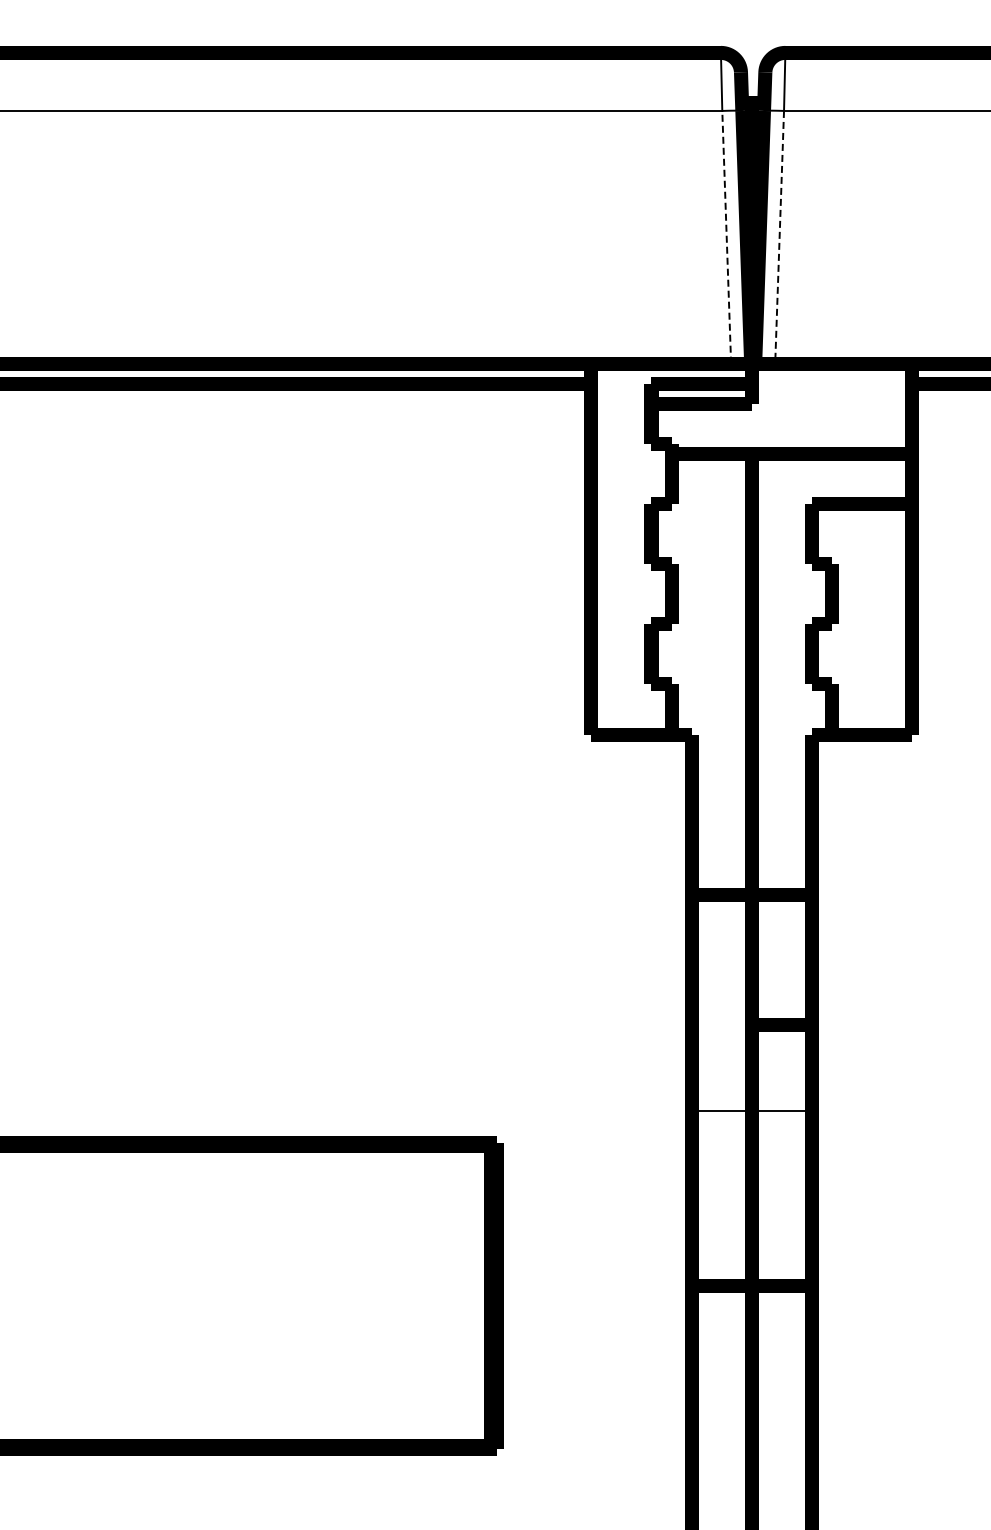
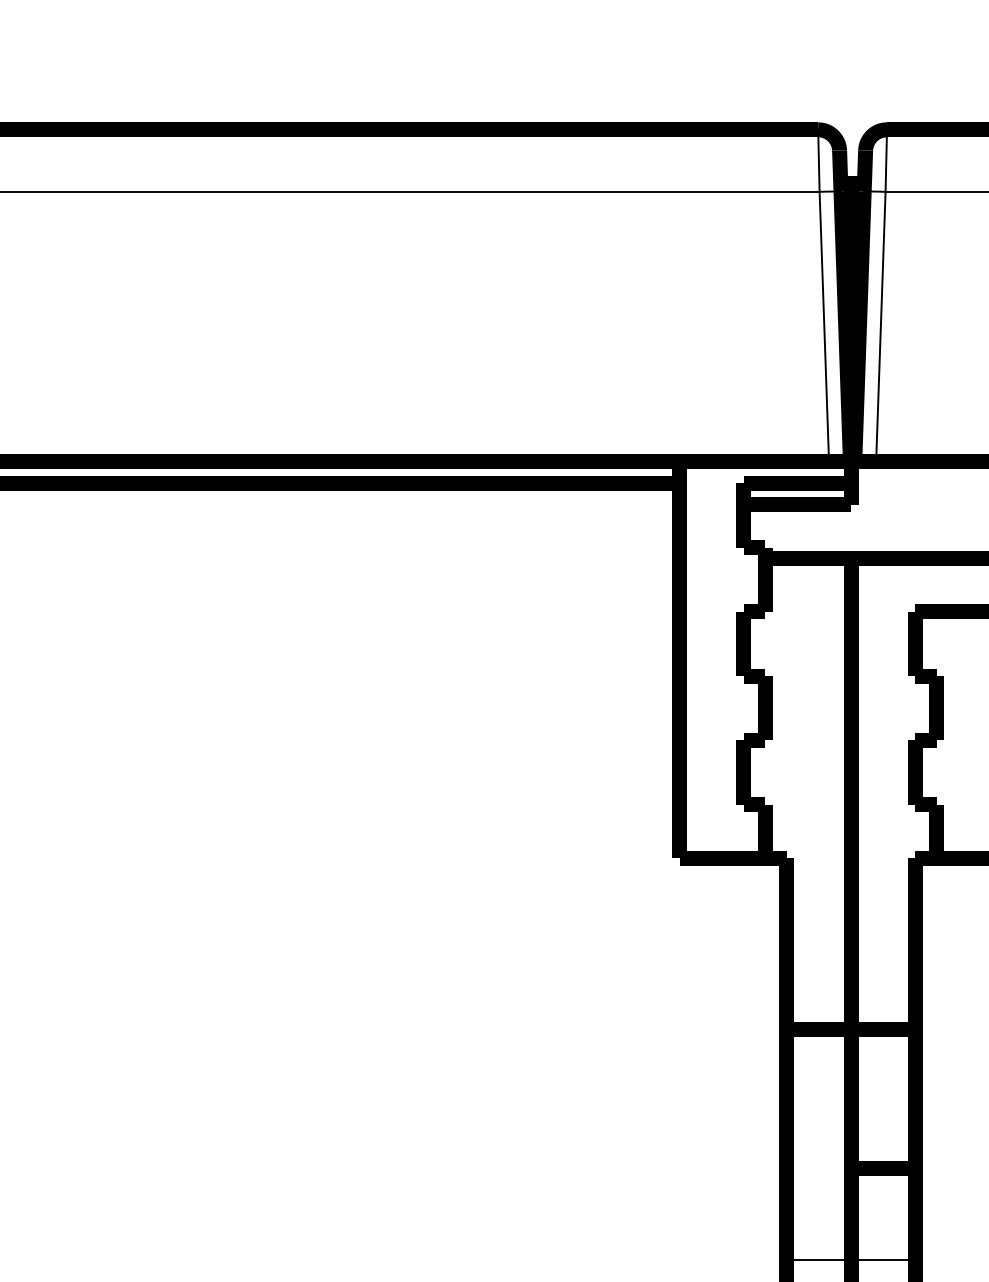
line: (726, 236) -> (824, 326), dashed -> solid
line: (779, 237) -> (880, 327), dashed -> solid

